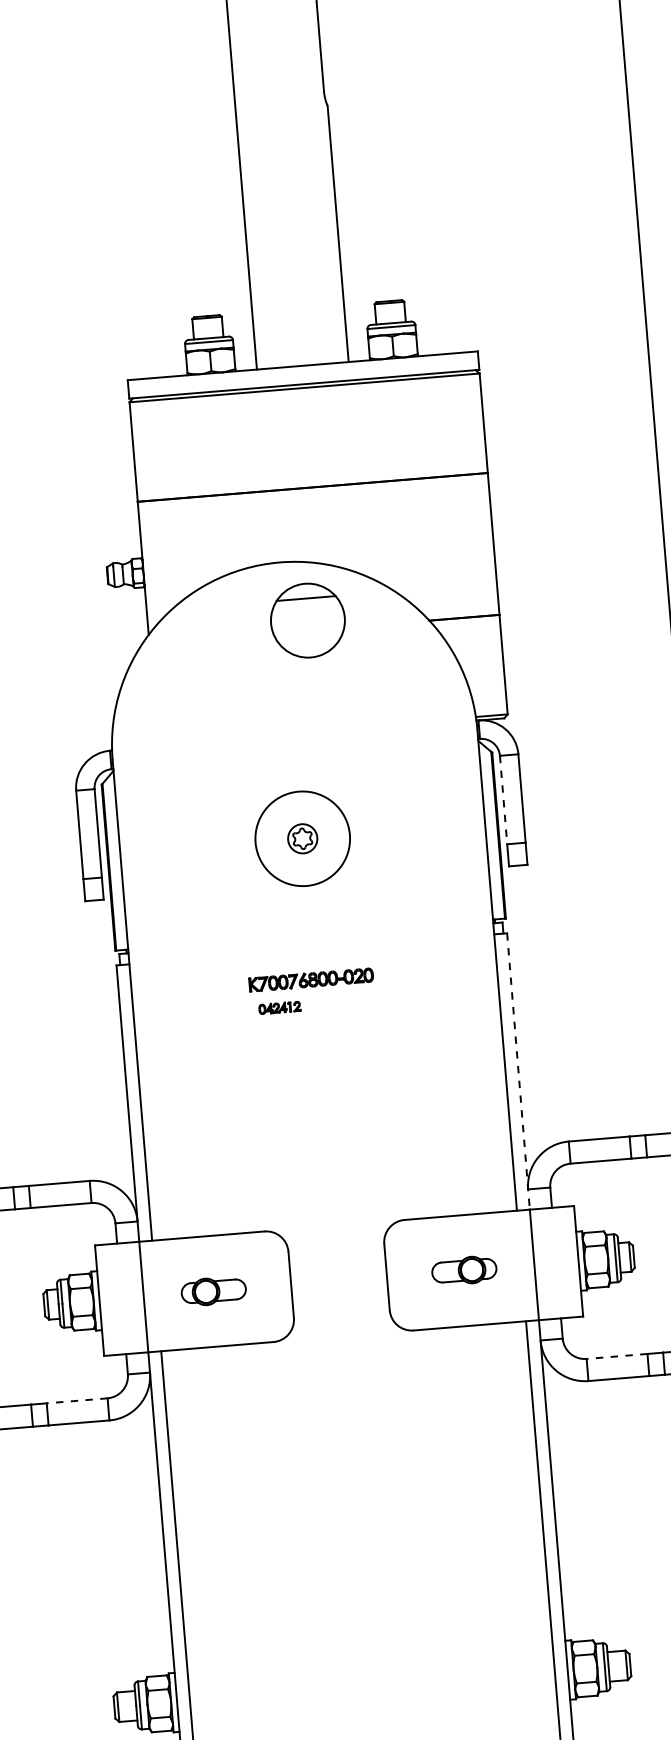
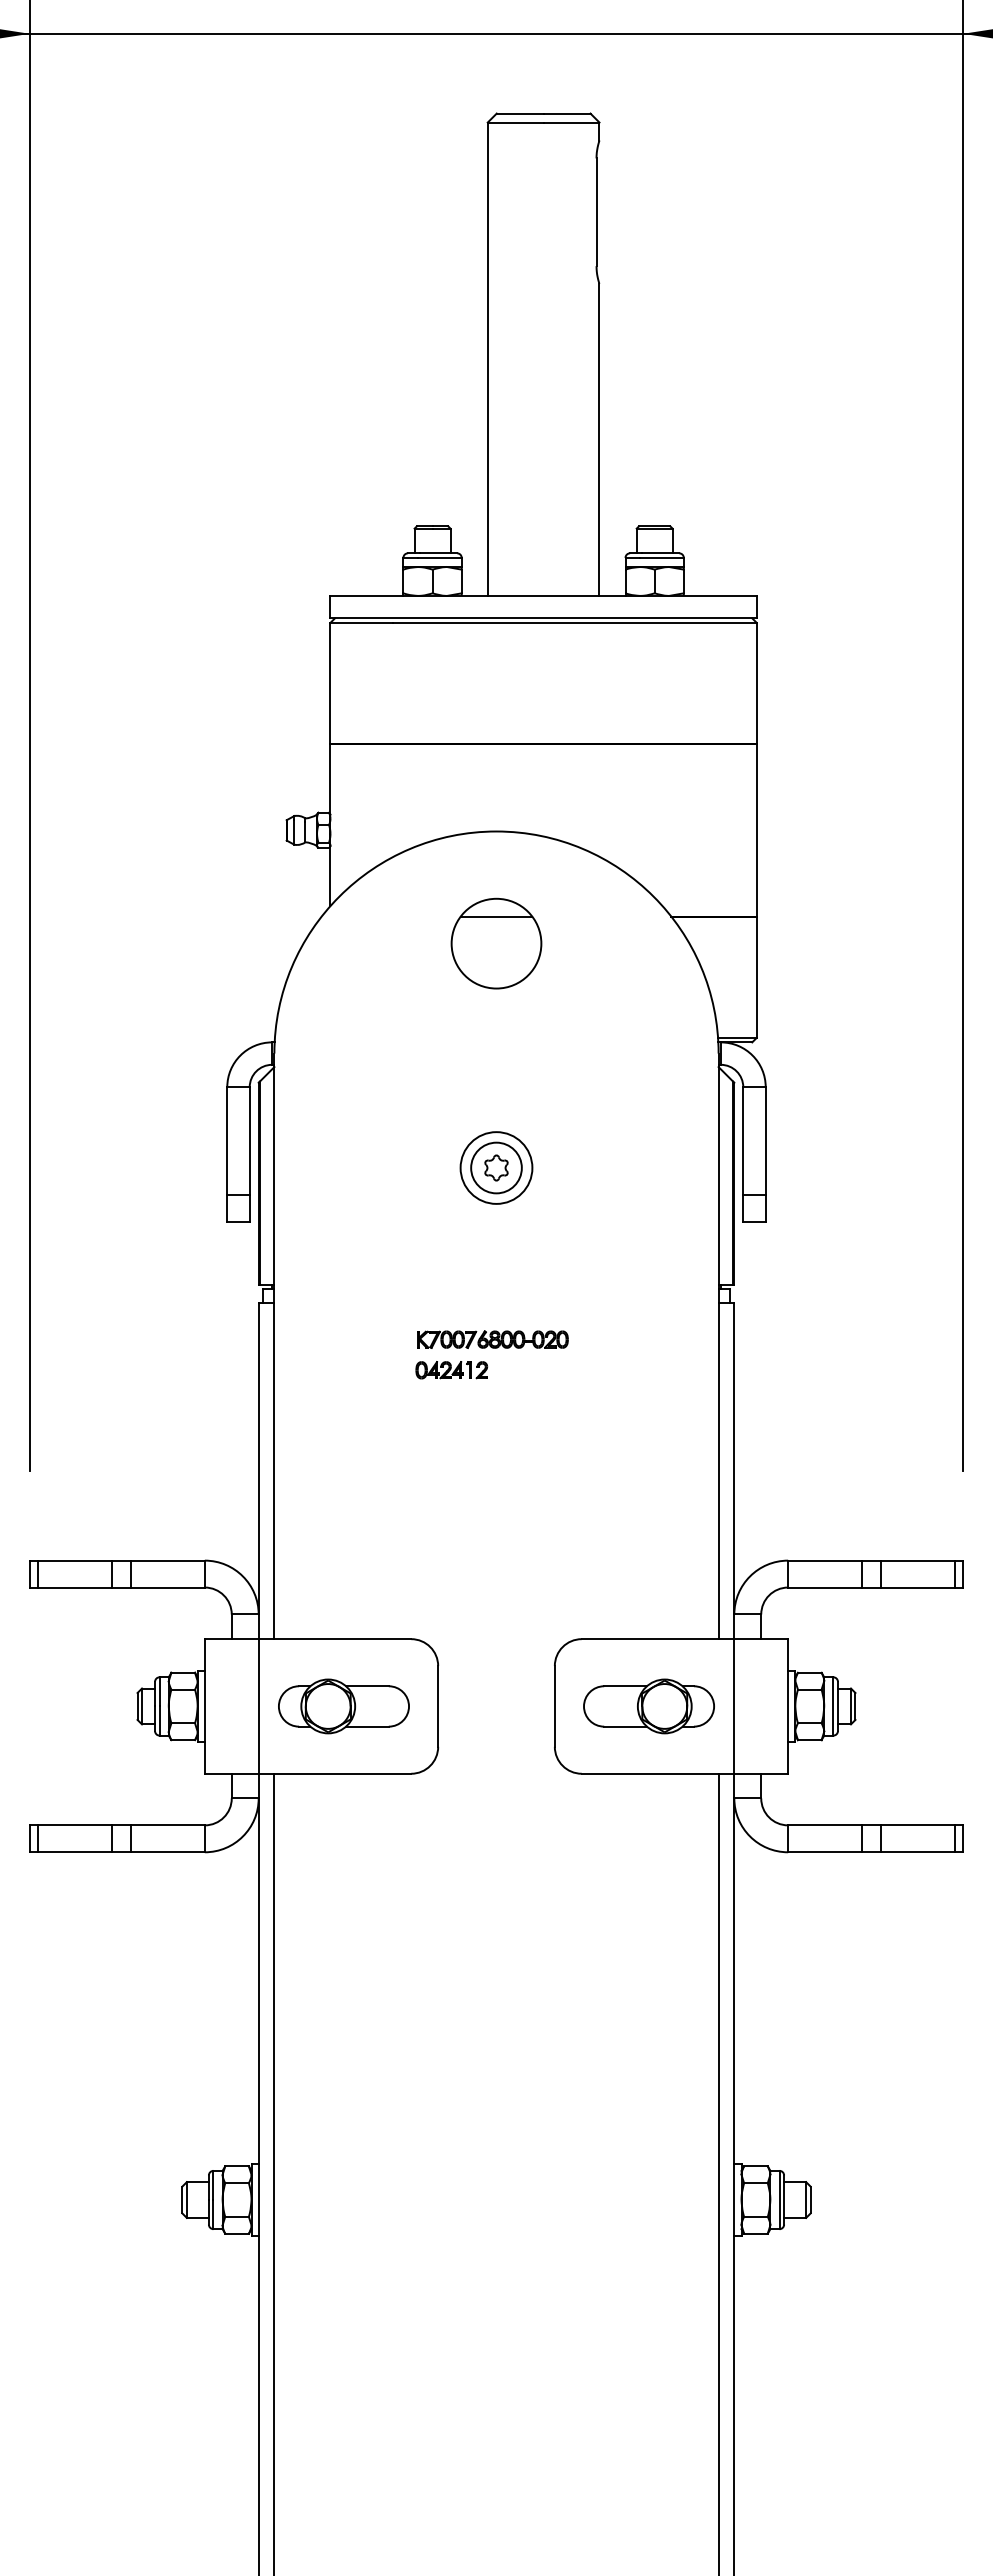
part: (307, 620) -> (496, 943), moved
line: (503, 800) -> (743, 1141), dashed -> solid
circle: (302, 838) -> (496, 1167), size x0.62
circle: (302, 838) -> (496, 1167), size x1.43
part: (279, 1008) -> (451, 1370), size x1.43
line: (518, 1071) -> (734, 1471), dashed -> solid
part: (463, 1270) -> (648, 1706), size x1.67
part: (213, 1291) -> (343, 1706), size x1.67
line: (616, 1356) -> (824, 1825), dashed -> solid
line: (76, 1400) -> (167, 1825), dashed -> solid

